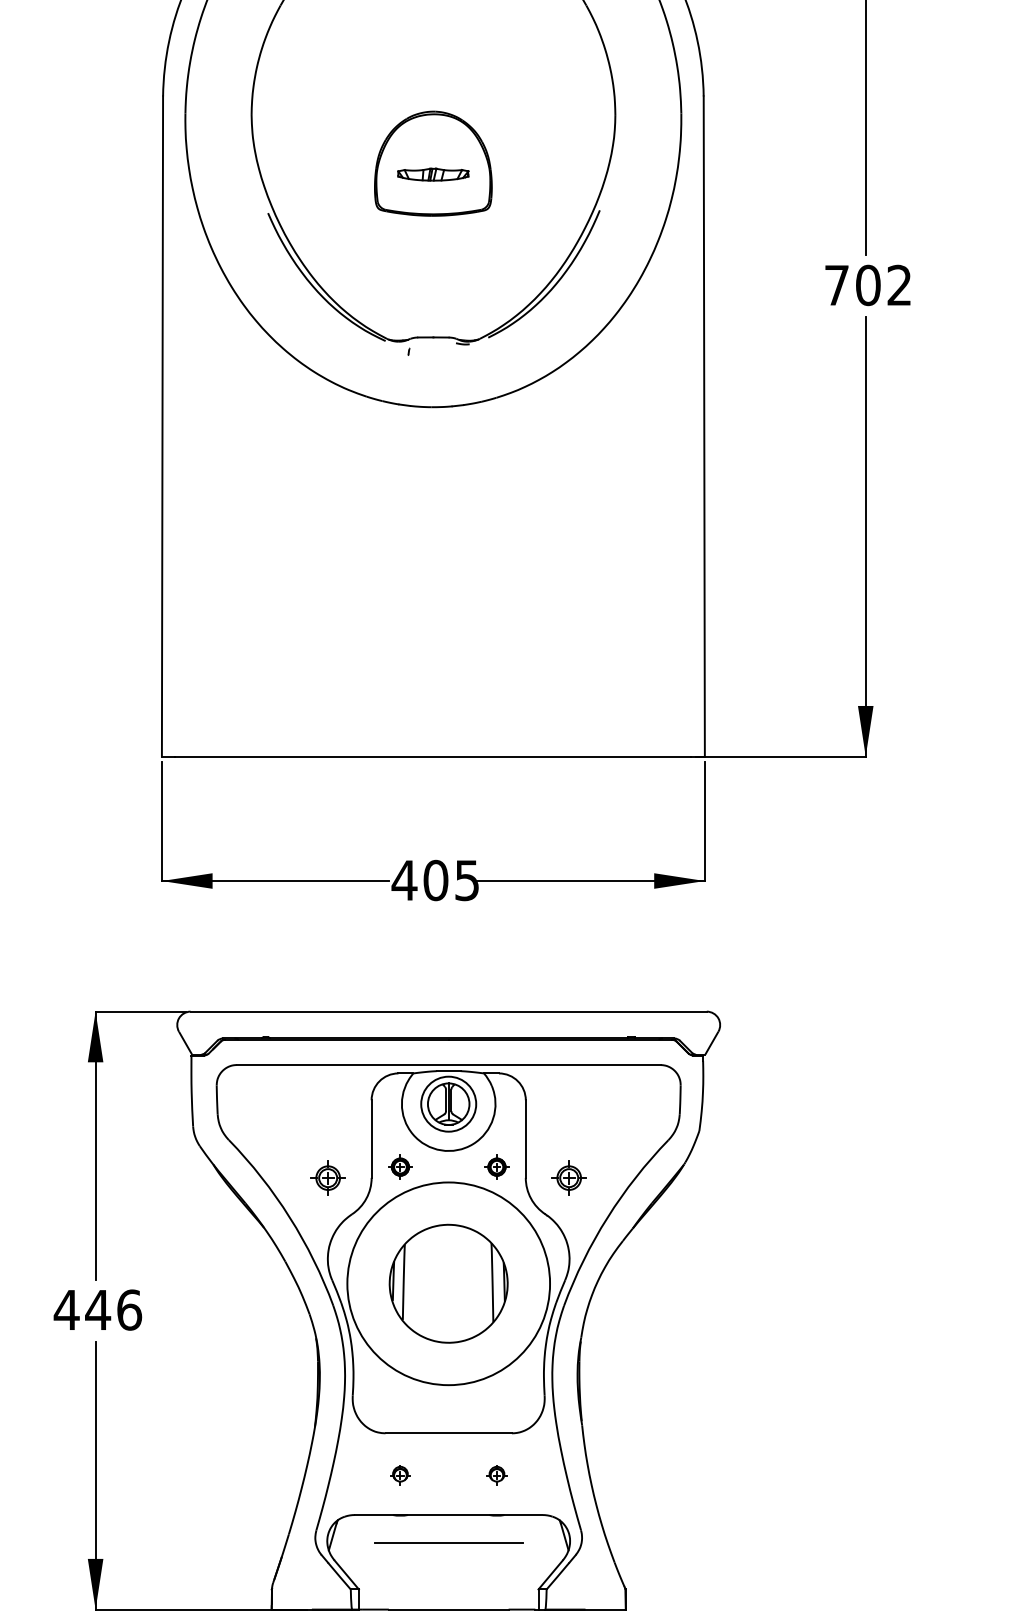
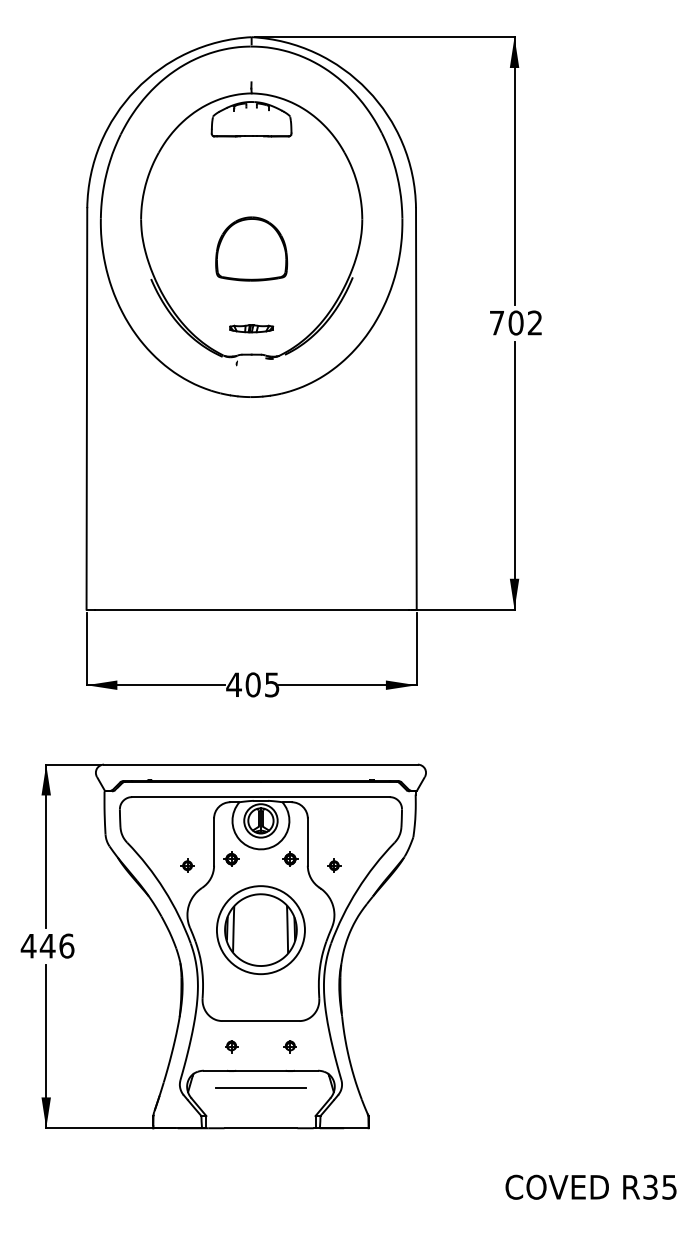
part: (433, 174) -> (251, 328), moved
part: (327, 1177) -> (187, 865), size x0.62
part: (569, 1177) -> (334, 865), size x0.62
circle: (447, 1284) -> (260, 930), size x0.71

